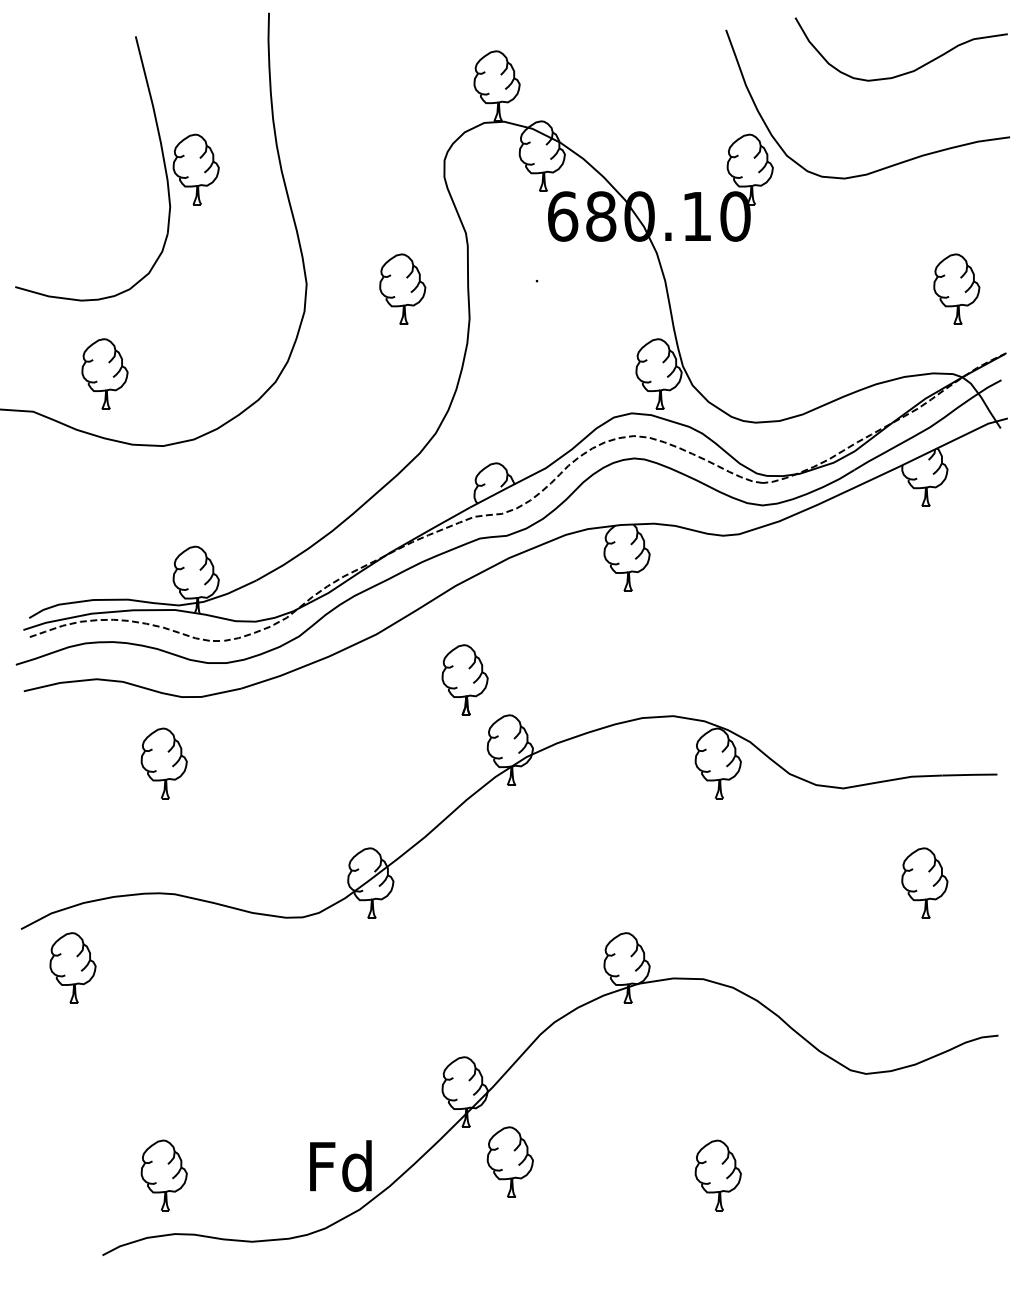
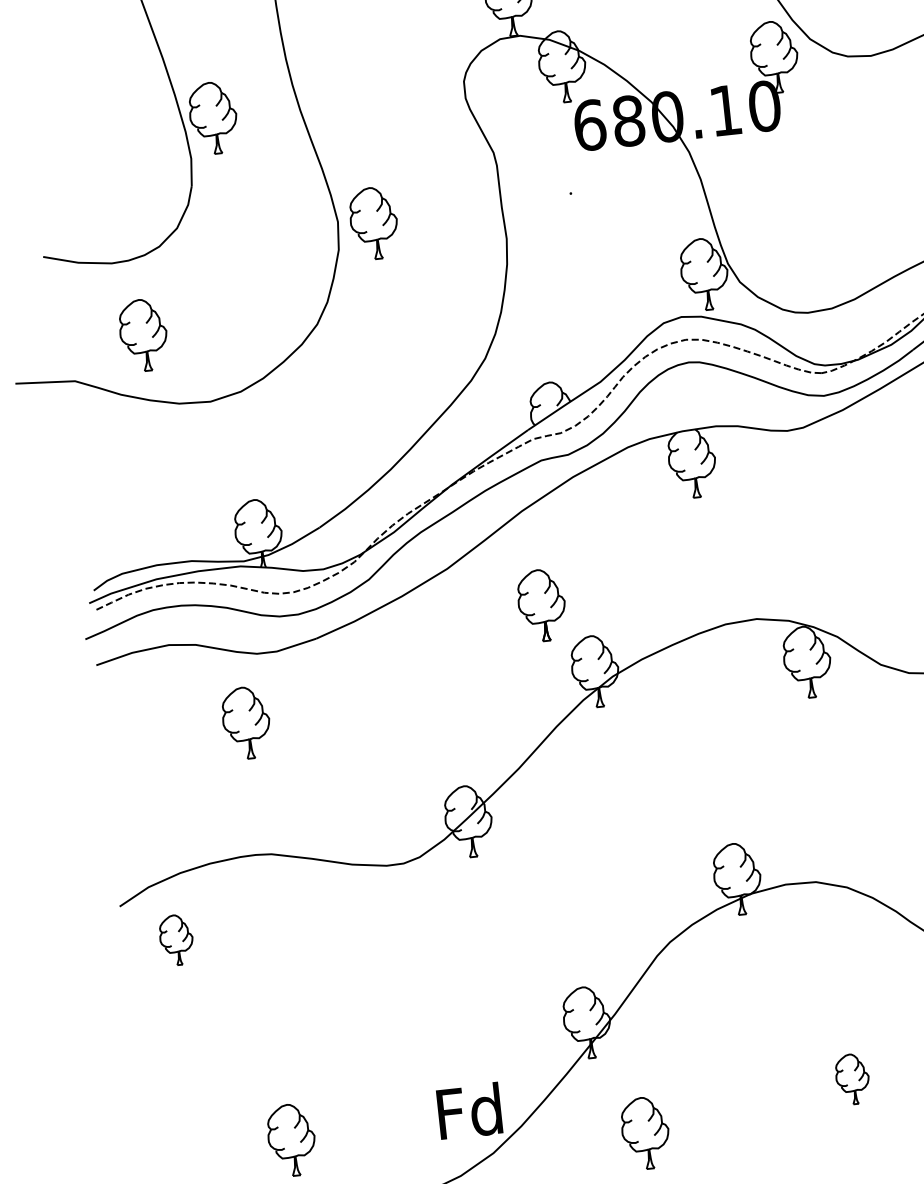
part: (402, 288) -> (373, 222), moved
part: (72, 967) -> (176, 939), size x0.7
part: (509, 1161) -> (644, 1132), moved
part: (717, 1175) -> (851, 1079), size x0.7

